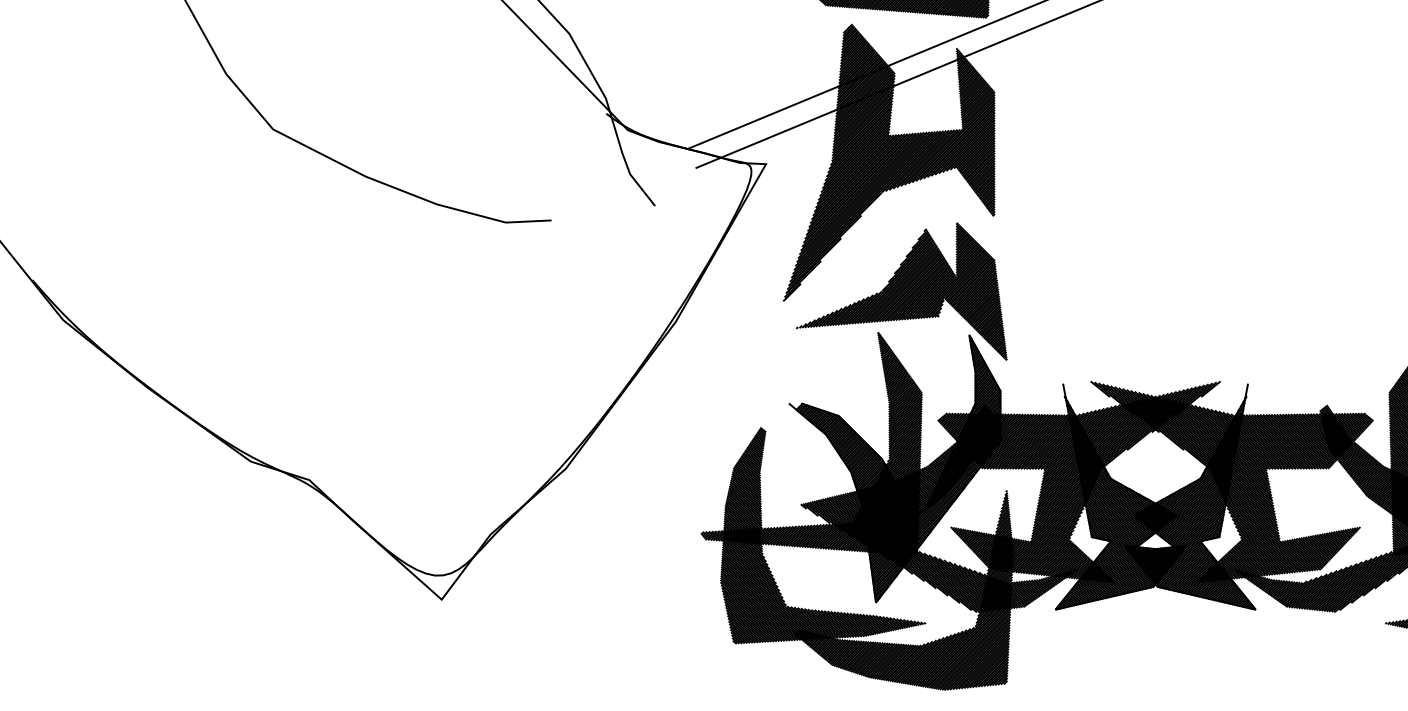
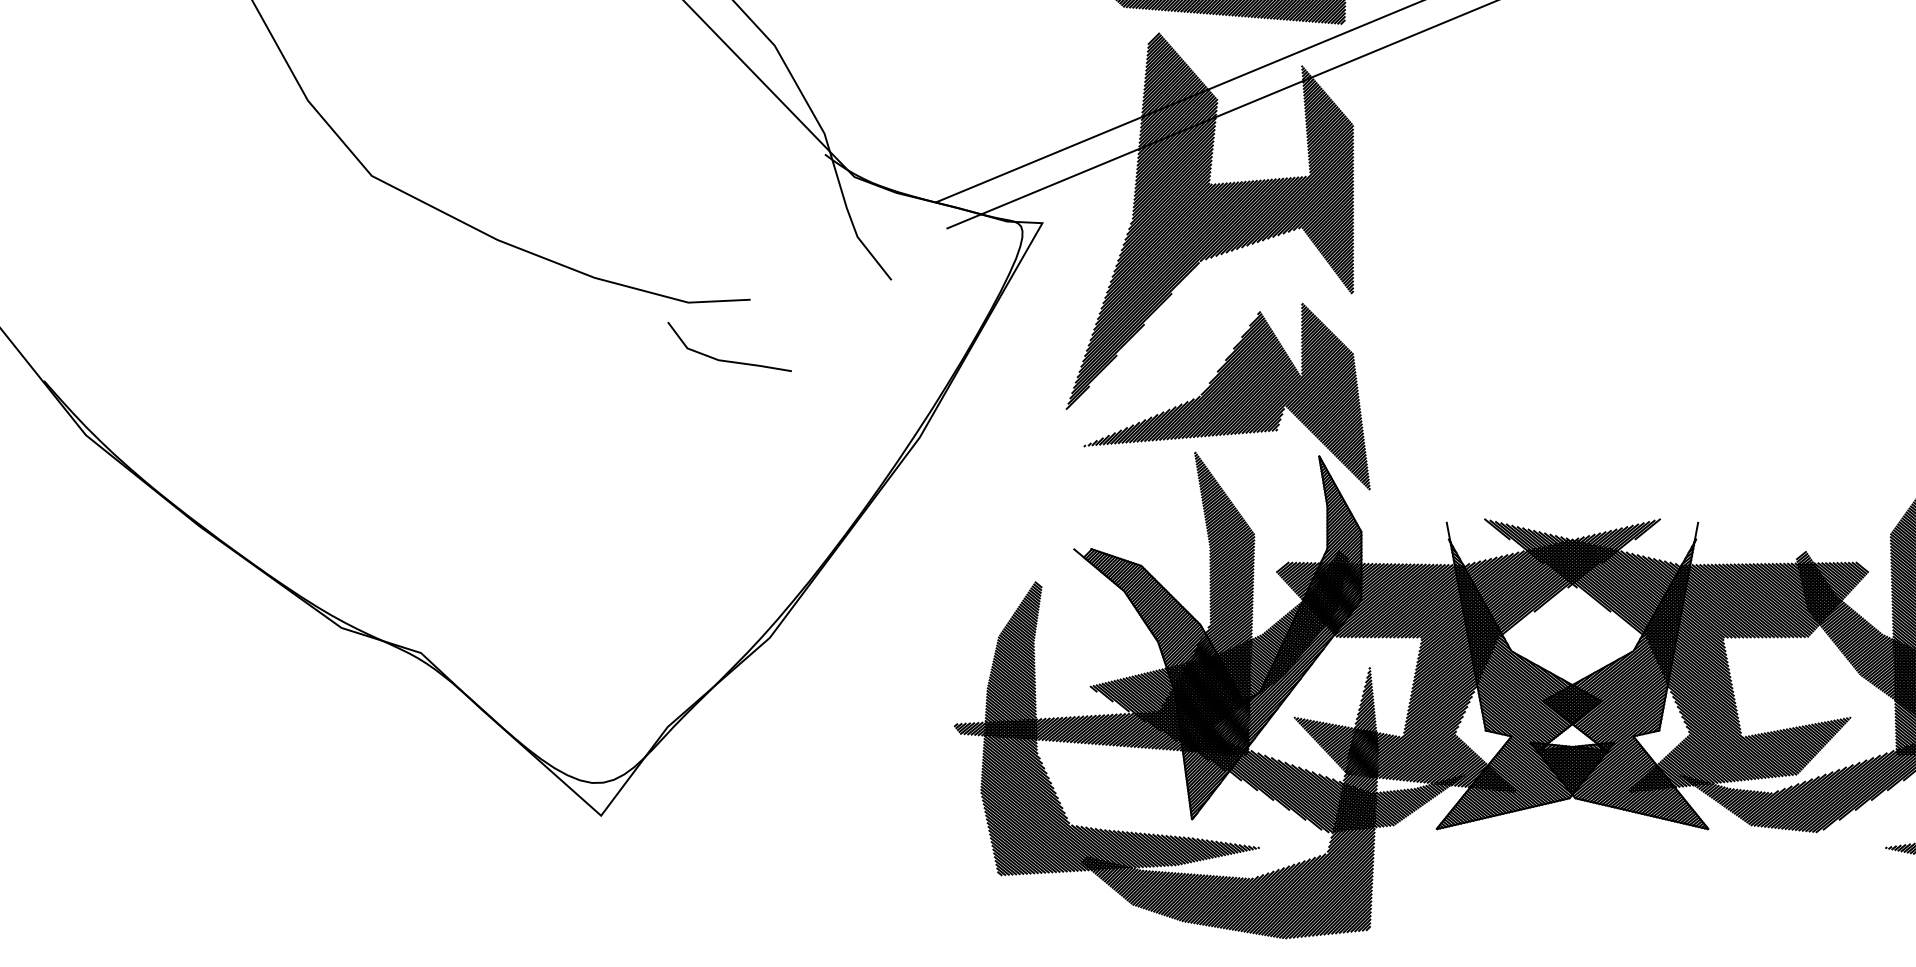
line: (534, 264) -> (727, 359), added

